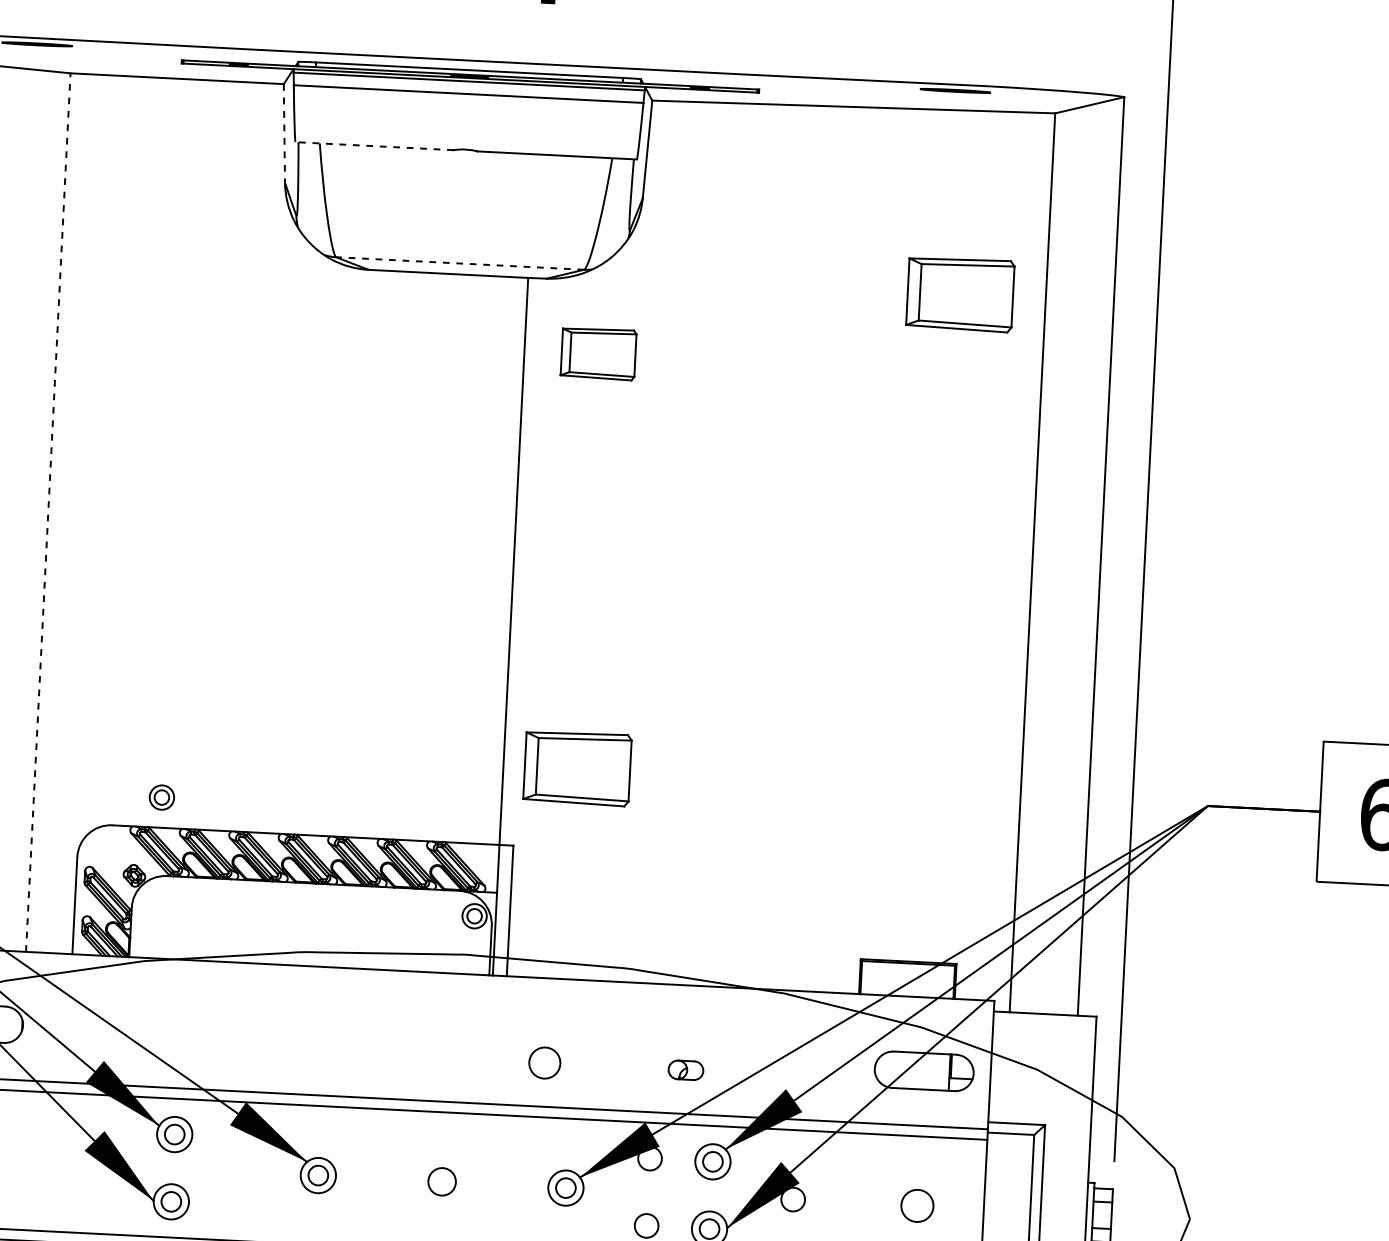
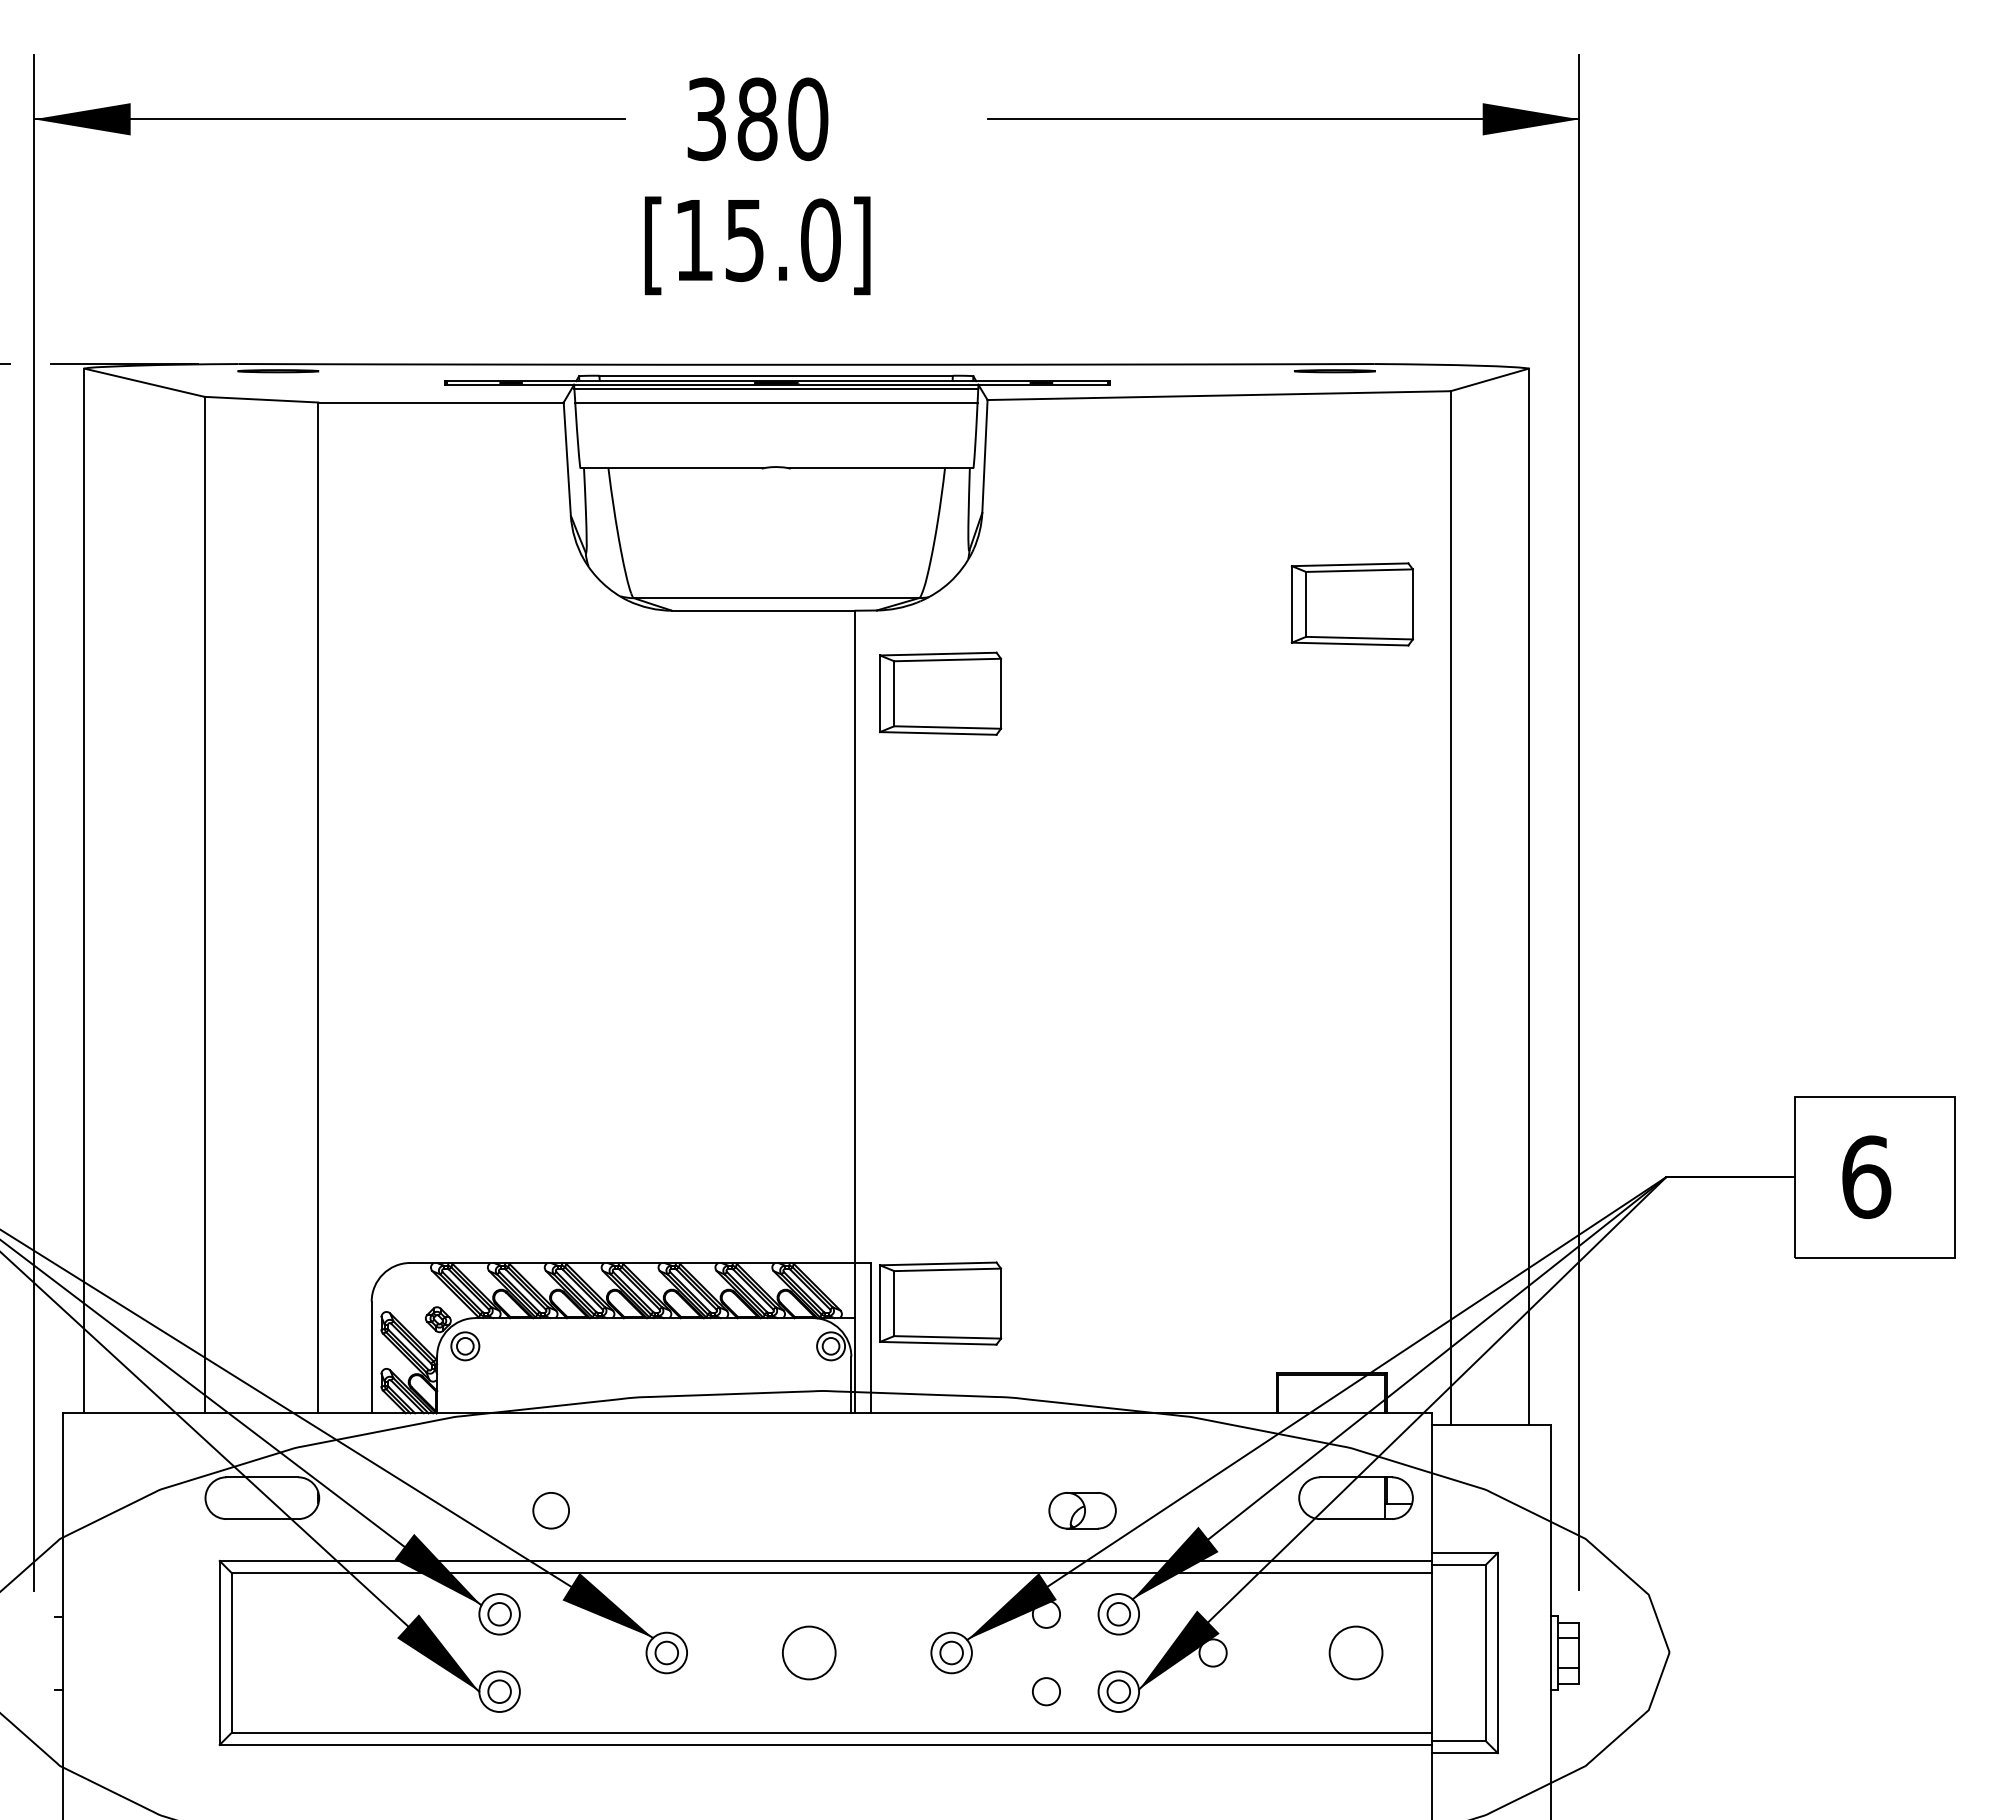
line: (284, 133) -> (567, 459), dashed -> solid
line: (374, 146) -> (671, 468), dashed -> solid
line: (460, 263) -> (776, 598), dashed -> solid
part: (598, 353) -> (940, 693), size x1.43
line: (48, 512) -> (318, 907), dashed -> solid
part: (577, 768) -> (940, 1303), moved
part: (162, 797) -> (465, 1346), moved
circle: (544, 1062) -> (550, 1510), moved
part: (685, 1070) -> (1082, 1510), size x1.67
circle: (441, 1181) -> (808, 1652), size x1.67
circle: (916, 1205) -> (1355, 1652), size x1.43

